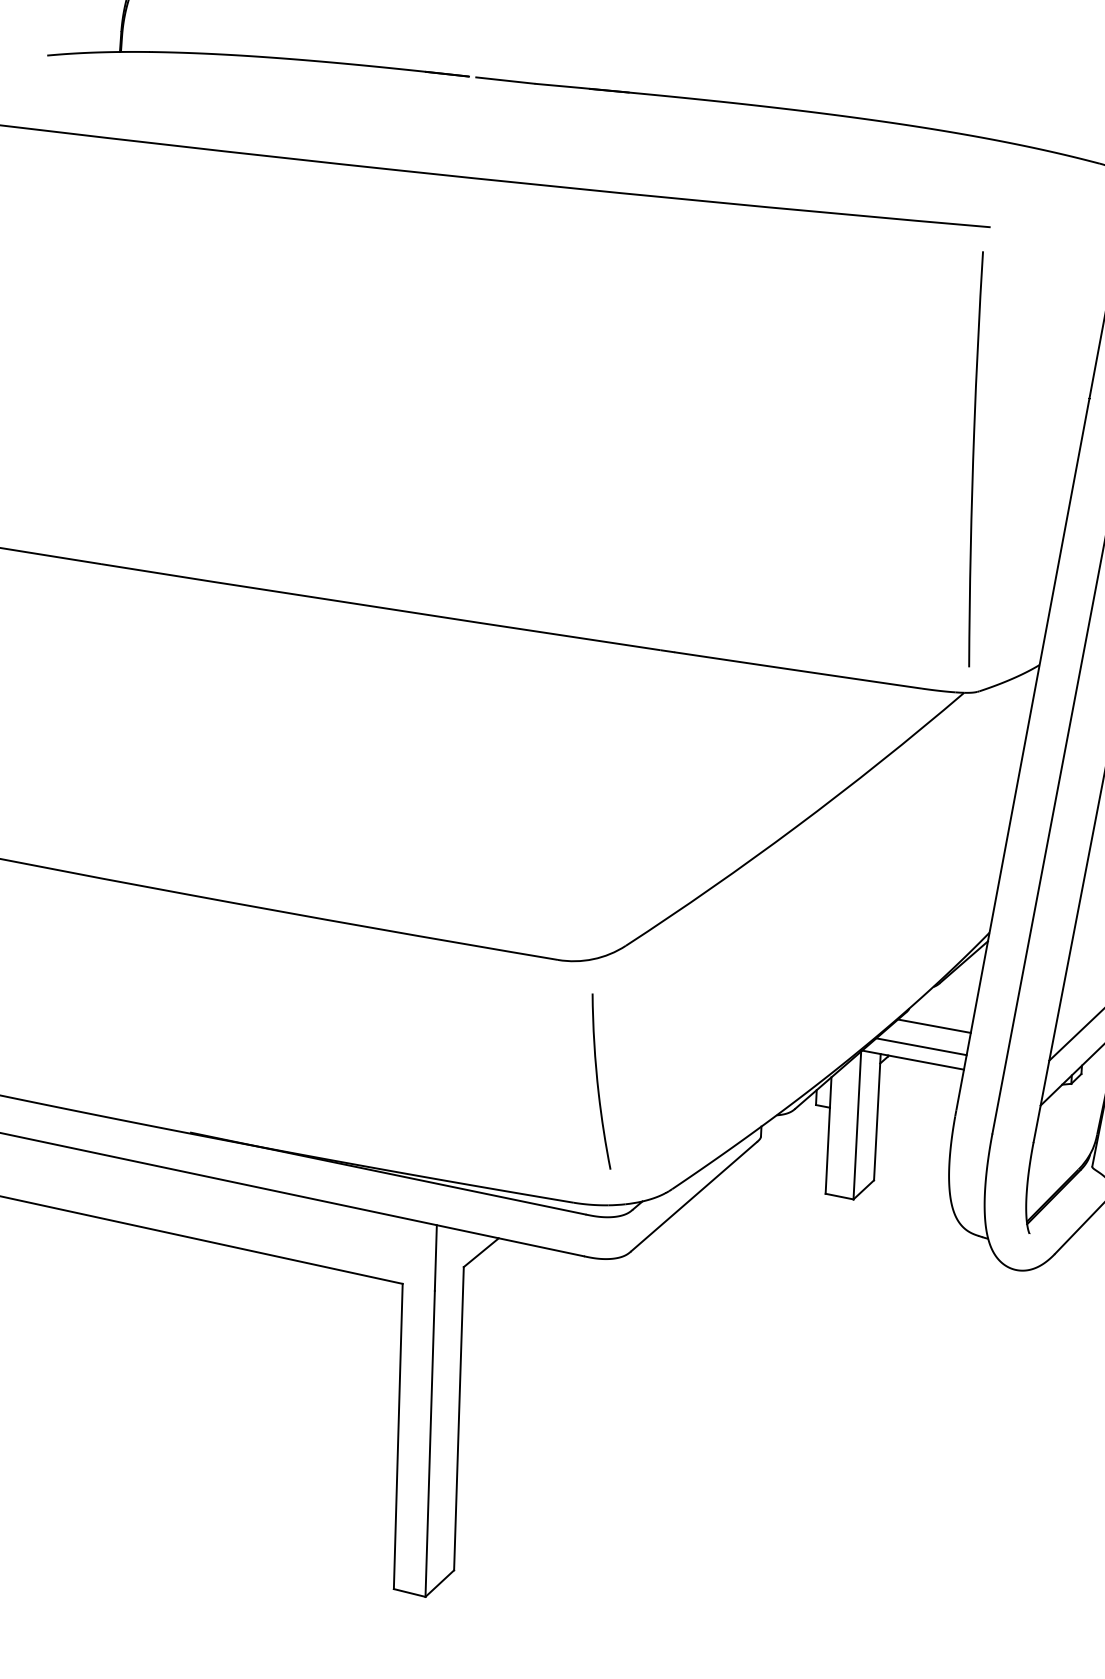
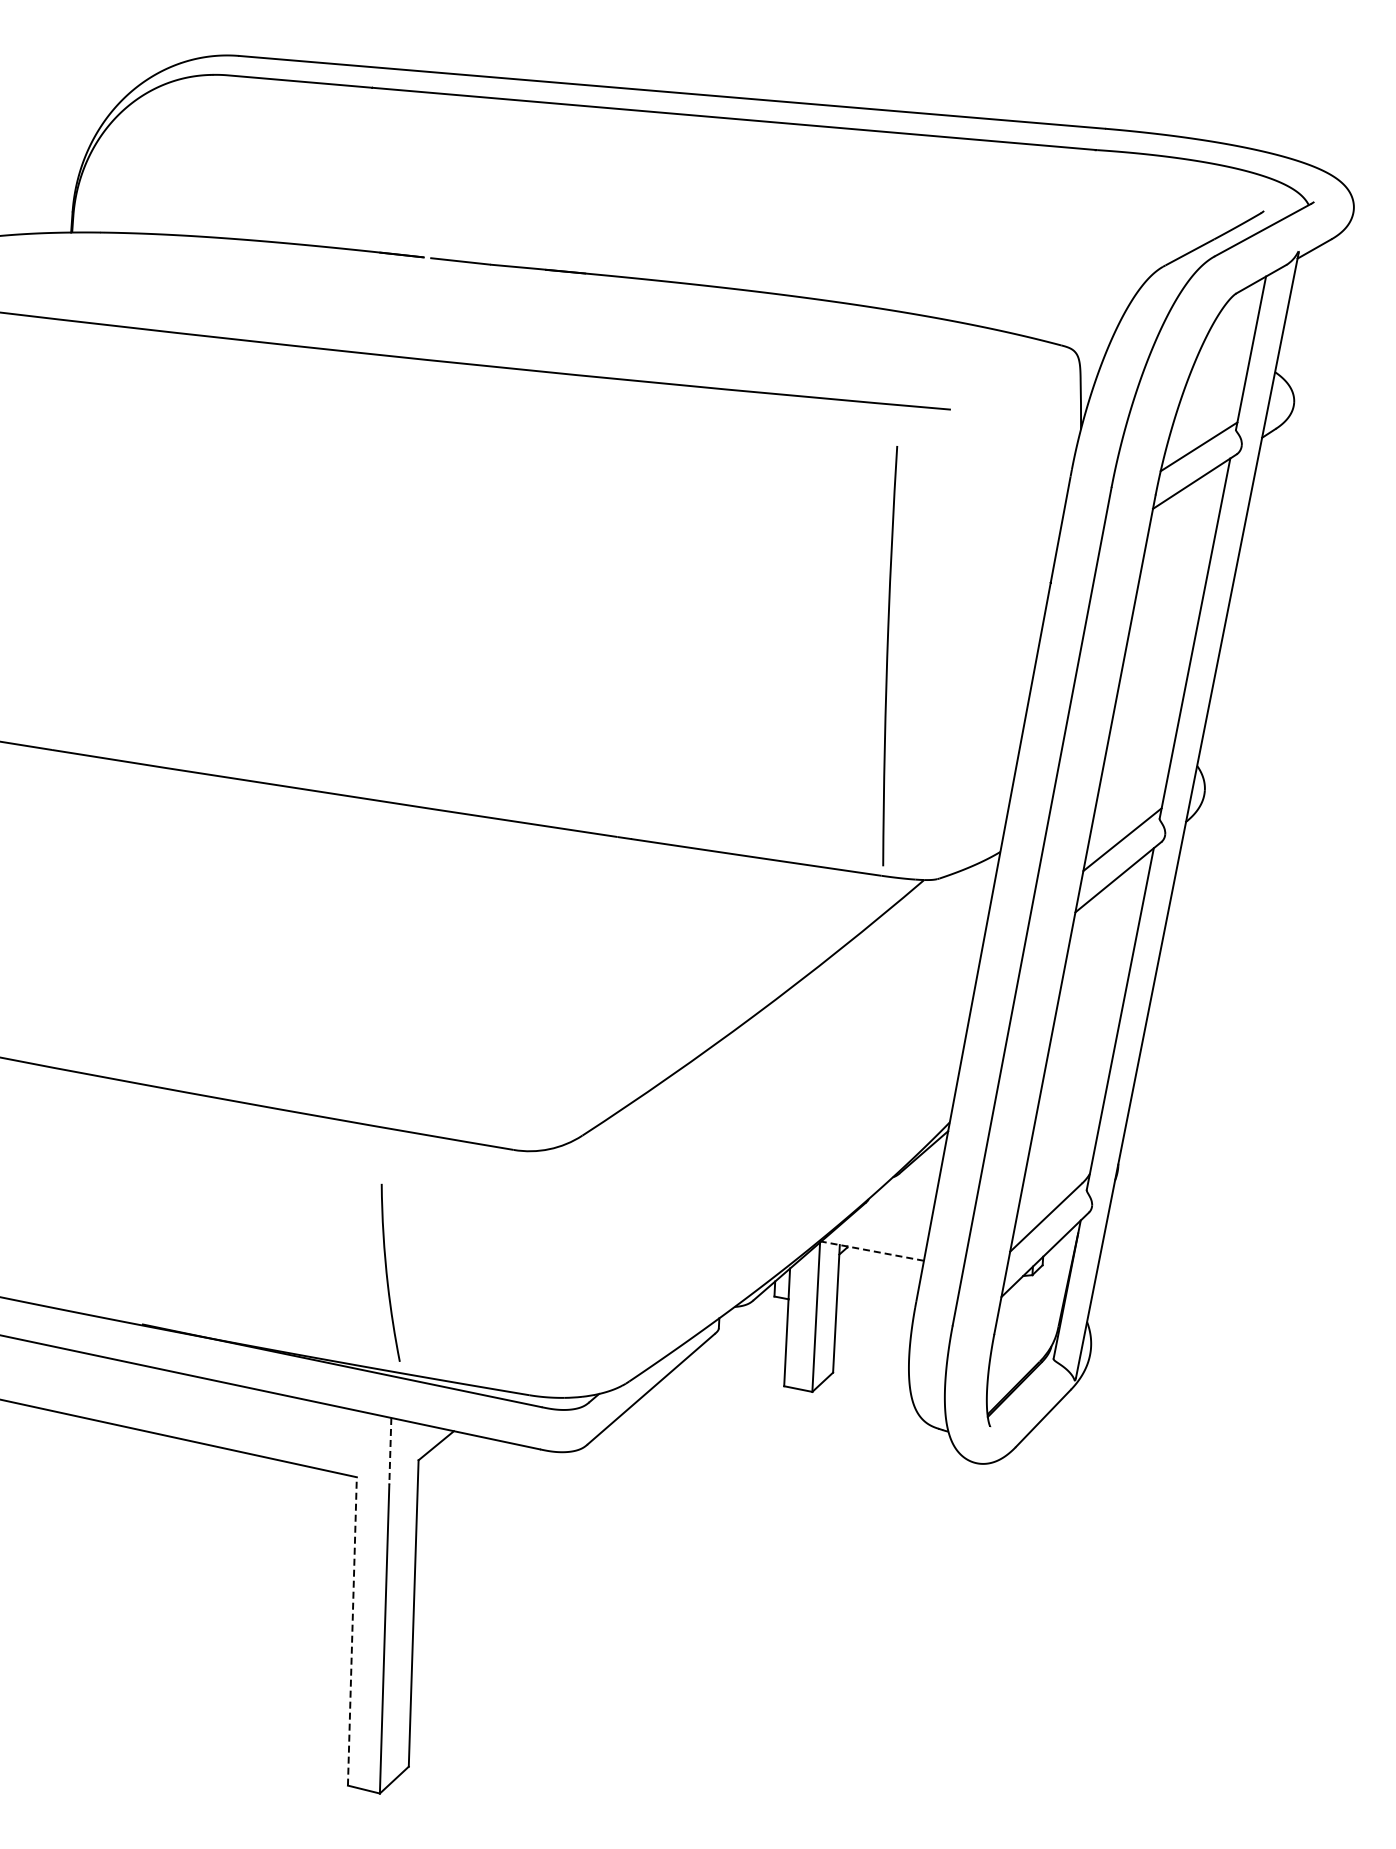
curve: (974, 459) -> (888, 656), moved
line: (933, 1025) -> (893, 1216), removed
line: (920, 1046) -> (880, 1237), removed
line: (913, 1060) -> (872, 1251), solid -> dashed
curve: (598, 1081) -> (387, 1272), moved
line: (436, 1258) -> (390, 1451), solid -> dashed
line: (398, 1435) -> (352, 1630), solid -> dashed

